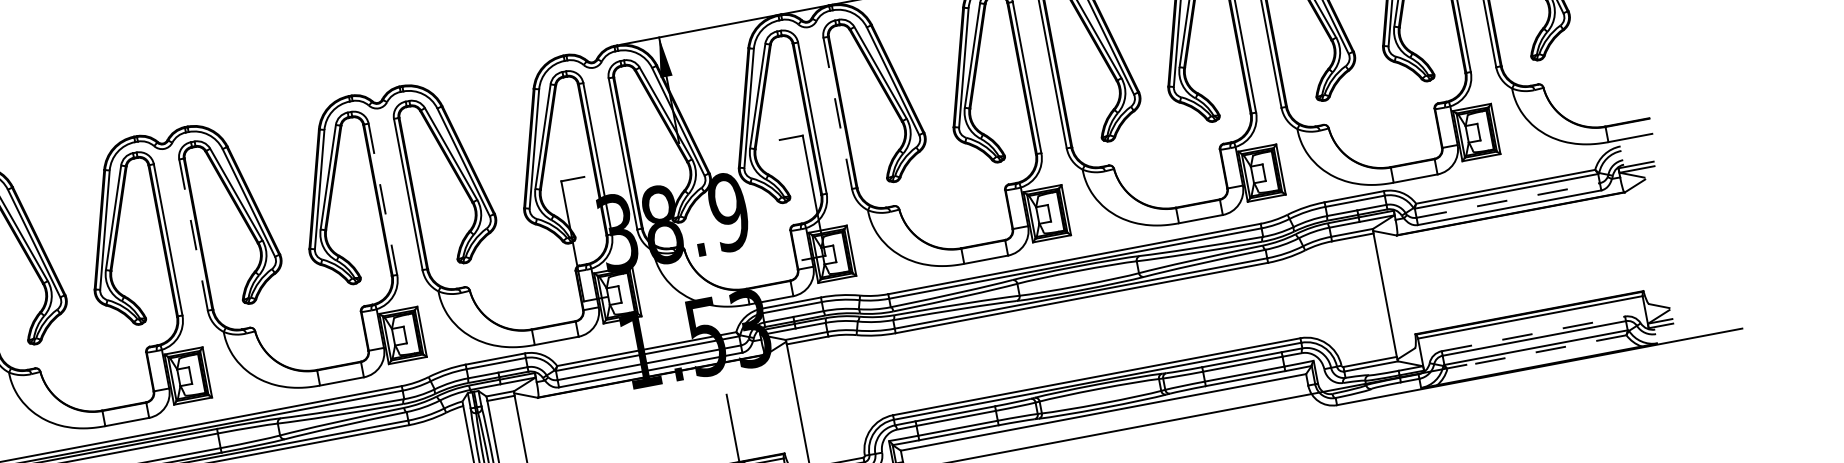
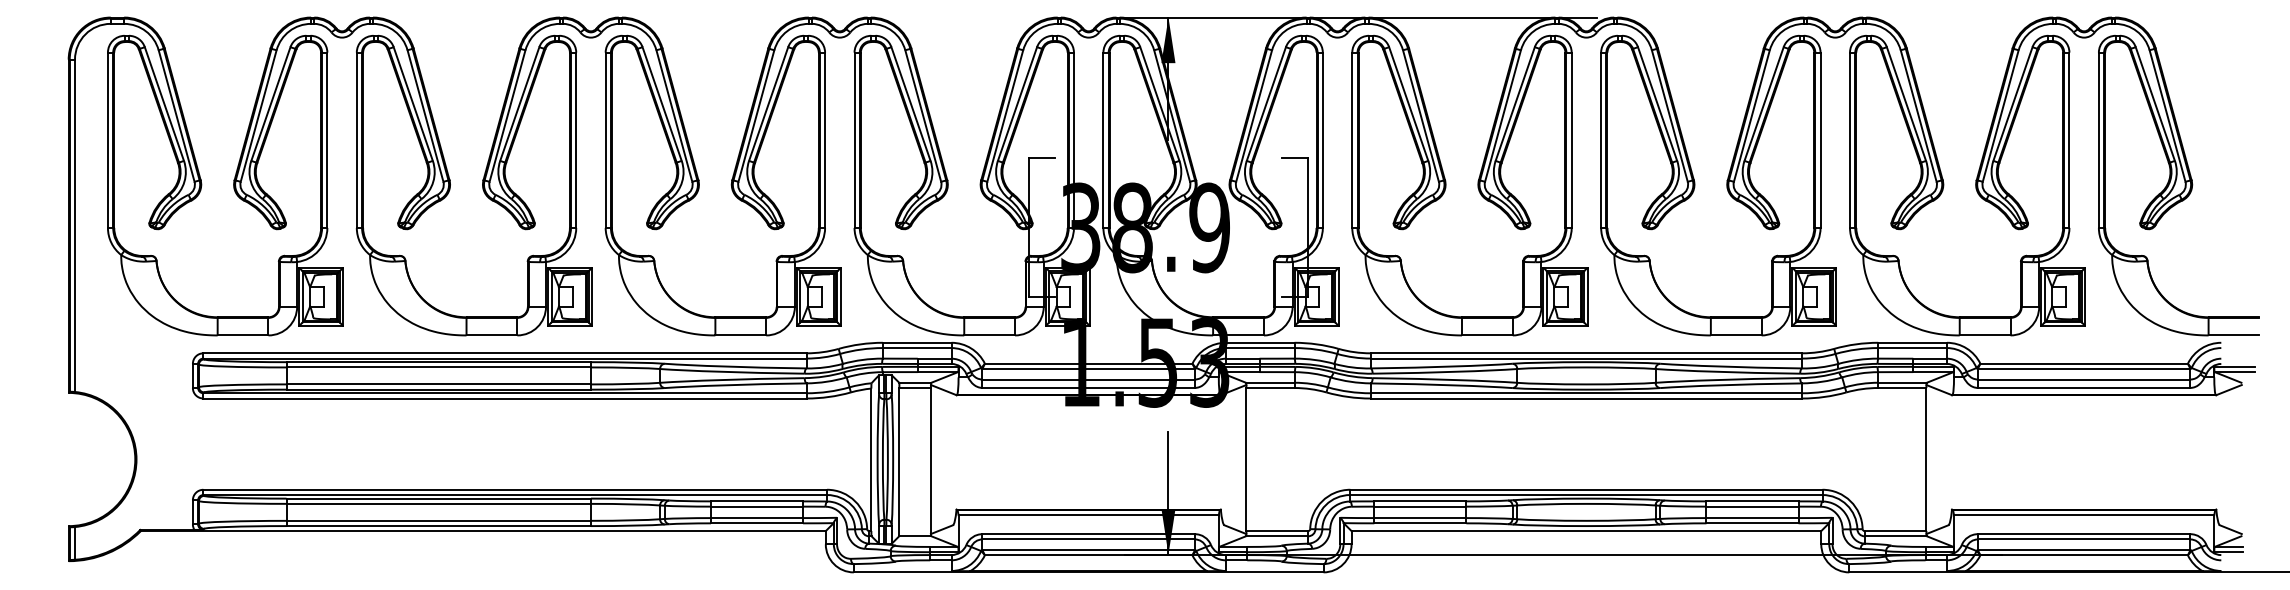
line: (837, 113) -> (1352, 140), dashed -> solid
line: (383, 199) -> (825, 140), dashed -> solid
line: (1508, 200) -> (2084, 379), dashed -> solid
line: (193, 235) -> (605, 140), dashed -> solid
line: (1533, 334) -> (2084, 534), dashed -> solid
line: (1537, 352) -> (2084, 555), dashed -> solid

